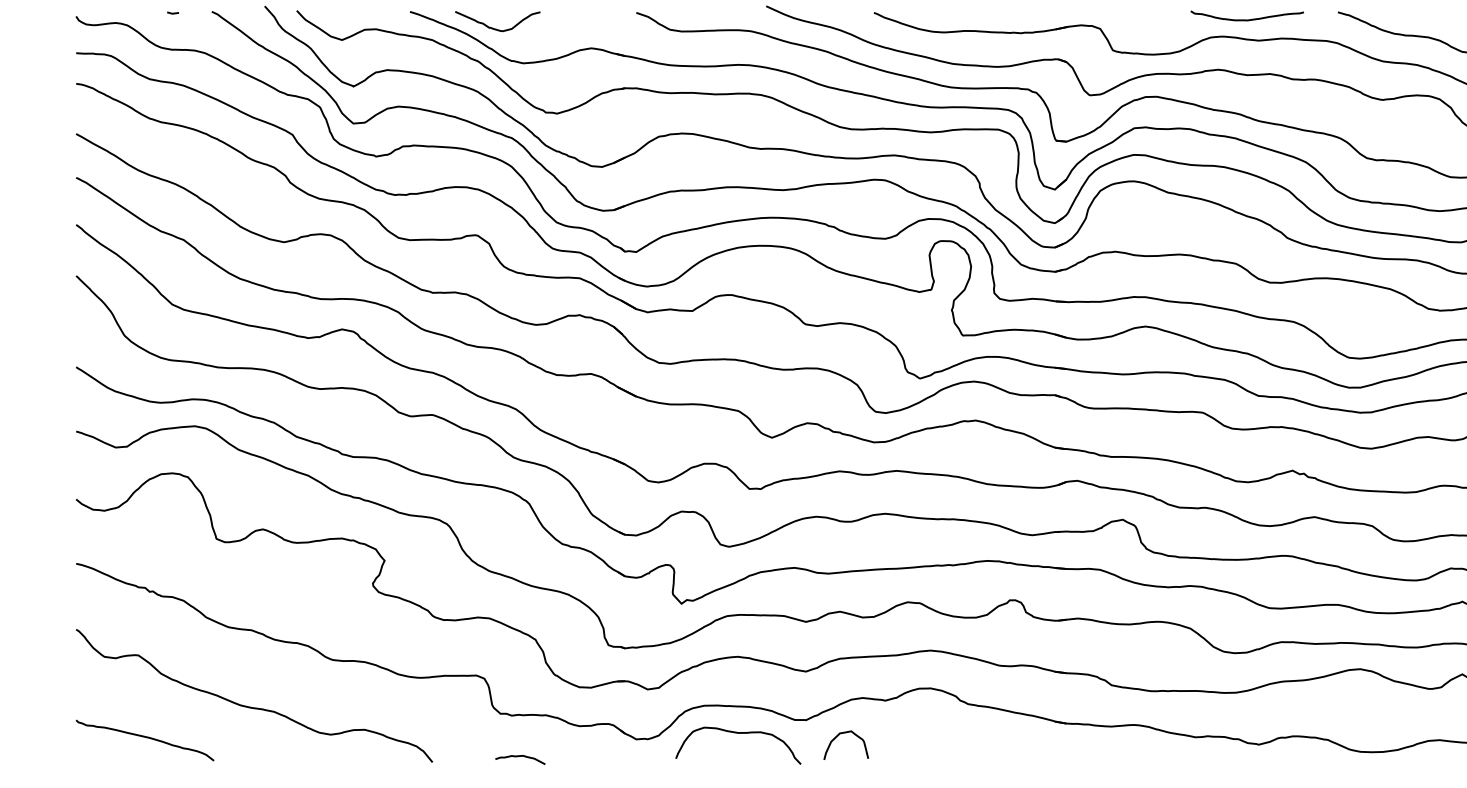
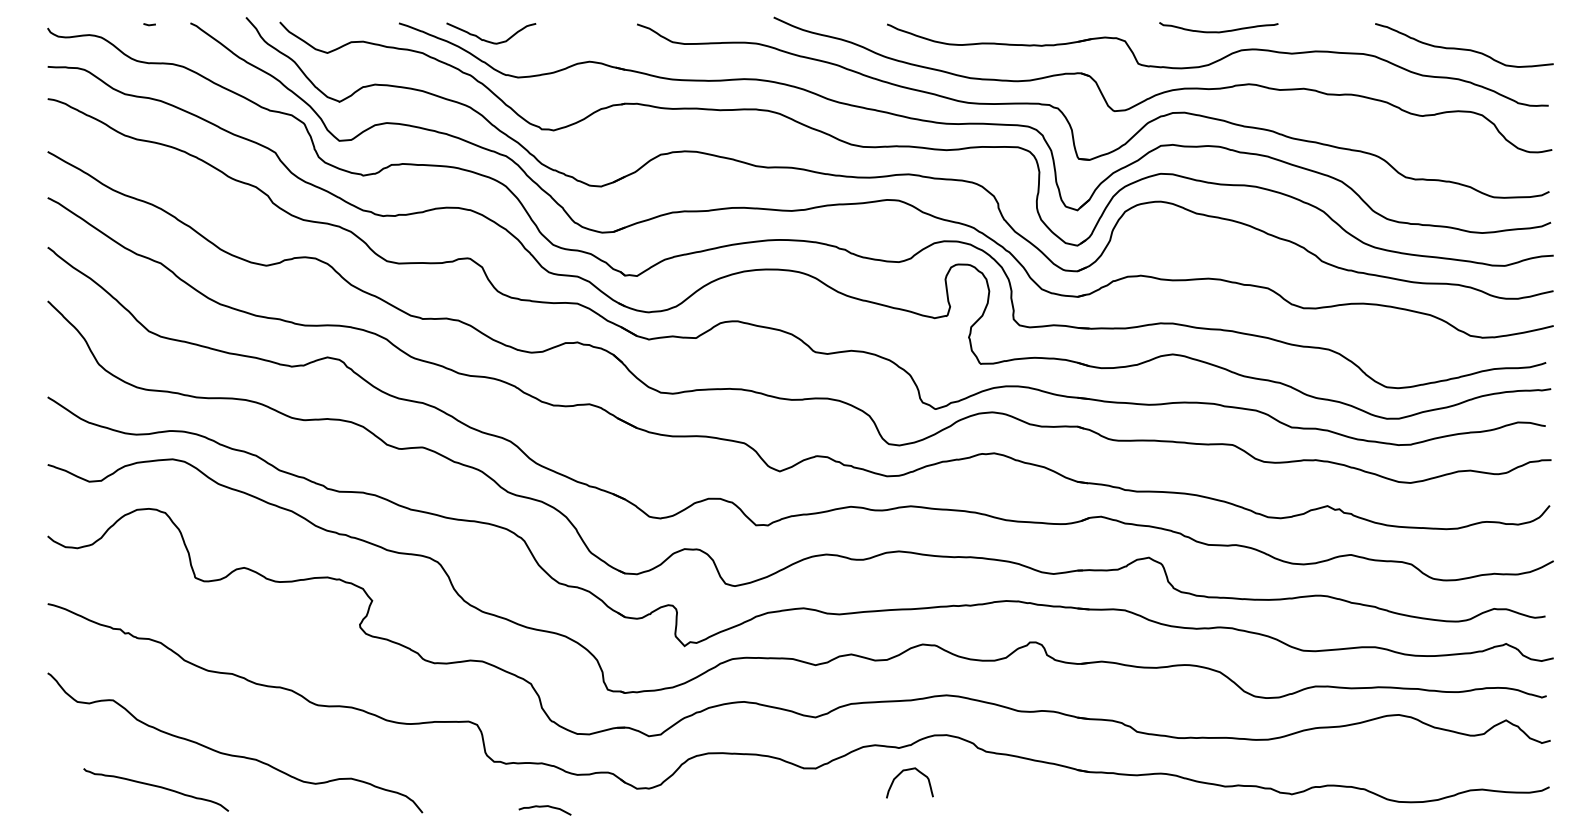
curve: (1246, 19) -> (1218, 31), moved
curve: (738, 733) -> (744, 782), removed
curve: (845, 733) -> (909, 770), moved
curve: (145, 738) -> (156, 787), moved
curve: (519, 757) -> (544, 807), moved

